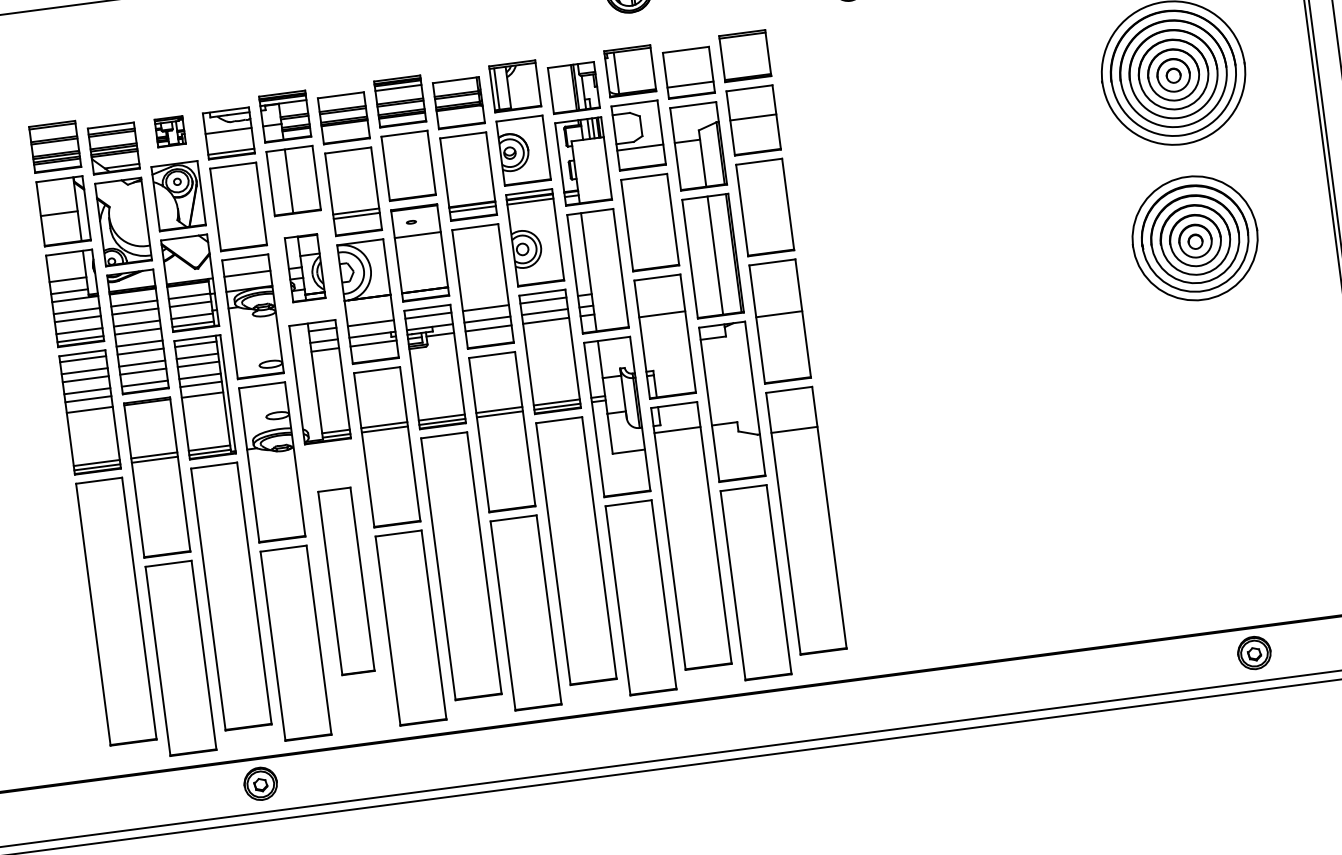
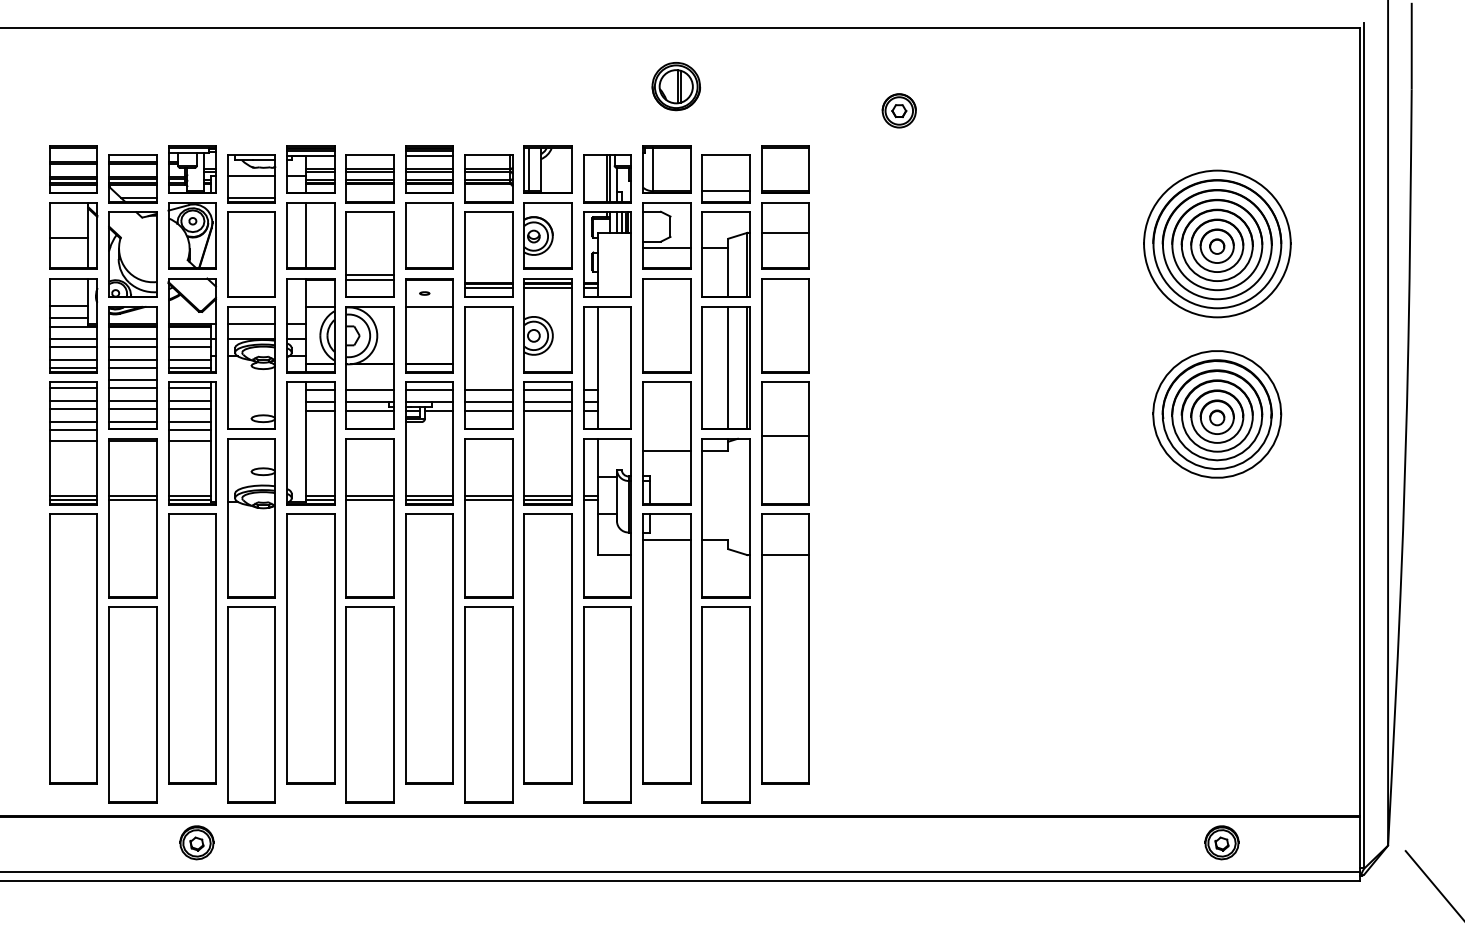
part: (170, 131) -> (192, 169), size x1.67
part: (304, 267) -> (310, 325), size x1.43
line: (662, 314) -> (666, 451), moved
part: (345, 581) -> (310, 648), size x1.43

